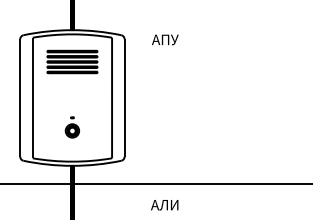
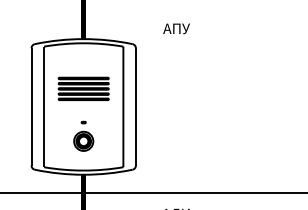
text: (165, 39) -> (176, 28), moved
part: (72, 61) -> (83, 88), moved
part: (72, 127) -> (83, 136), size x1.43

